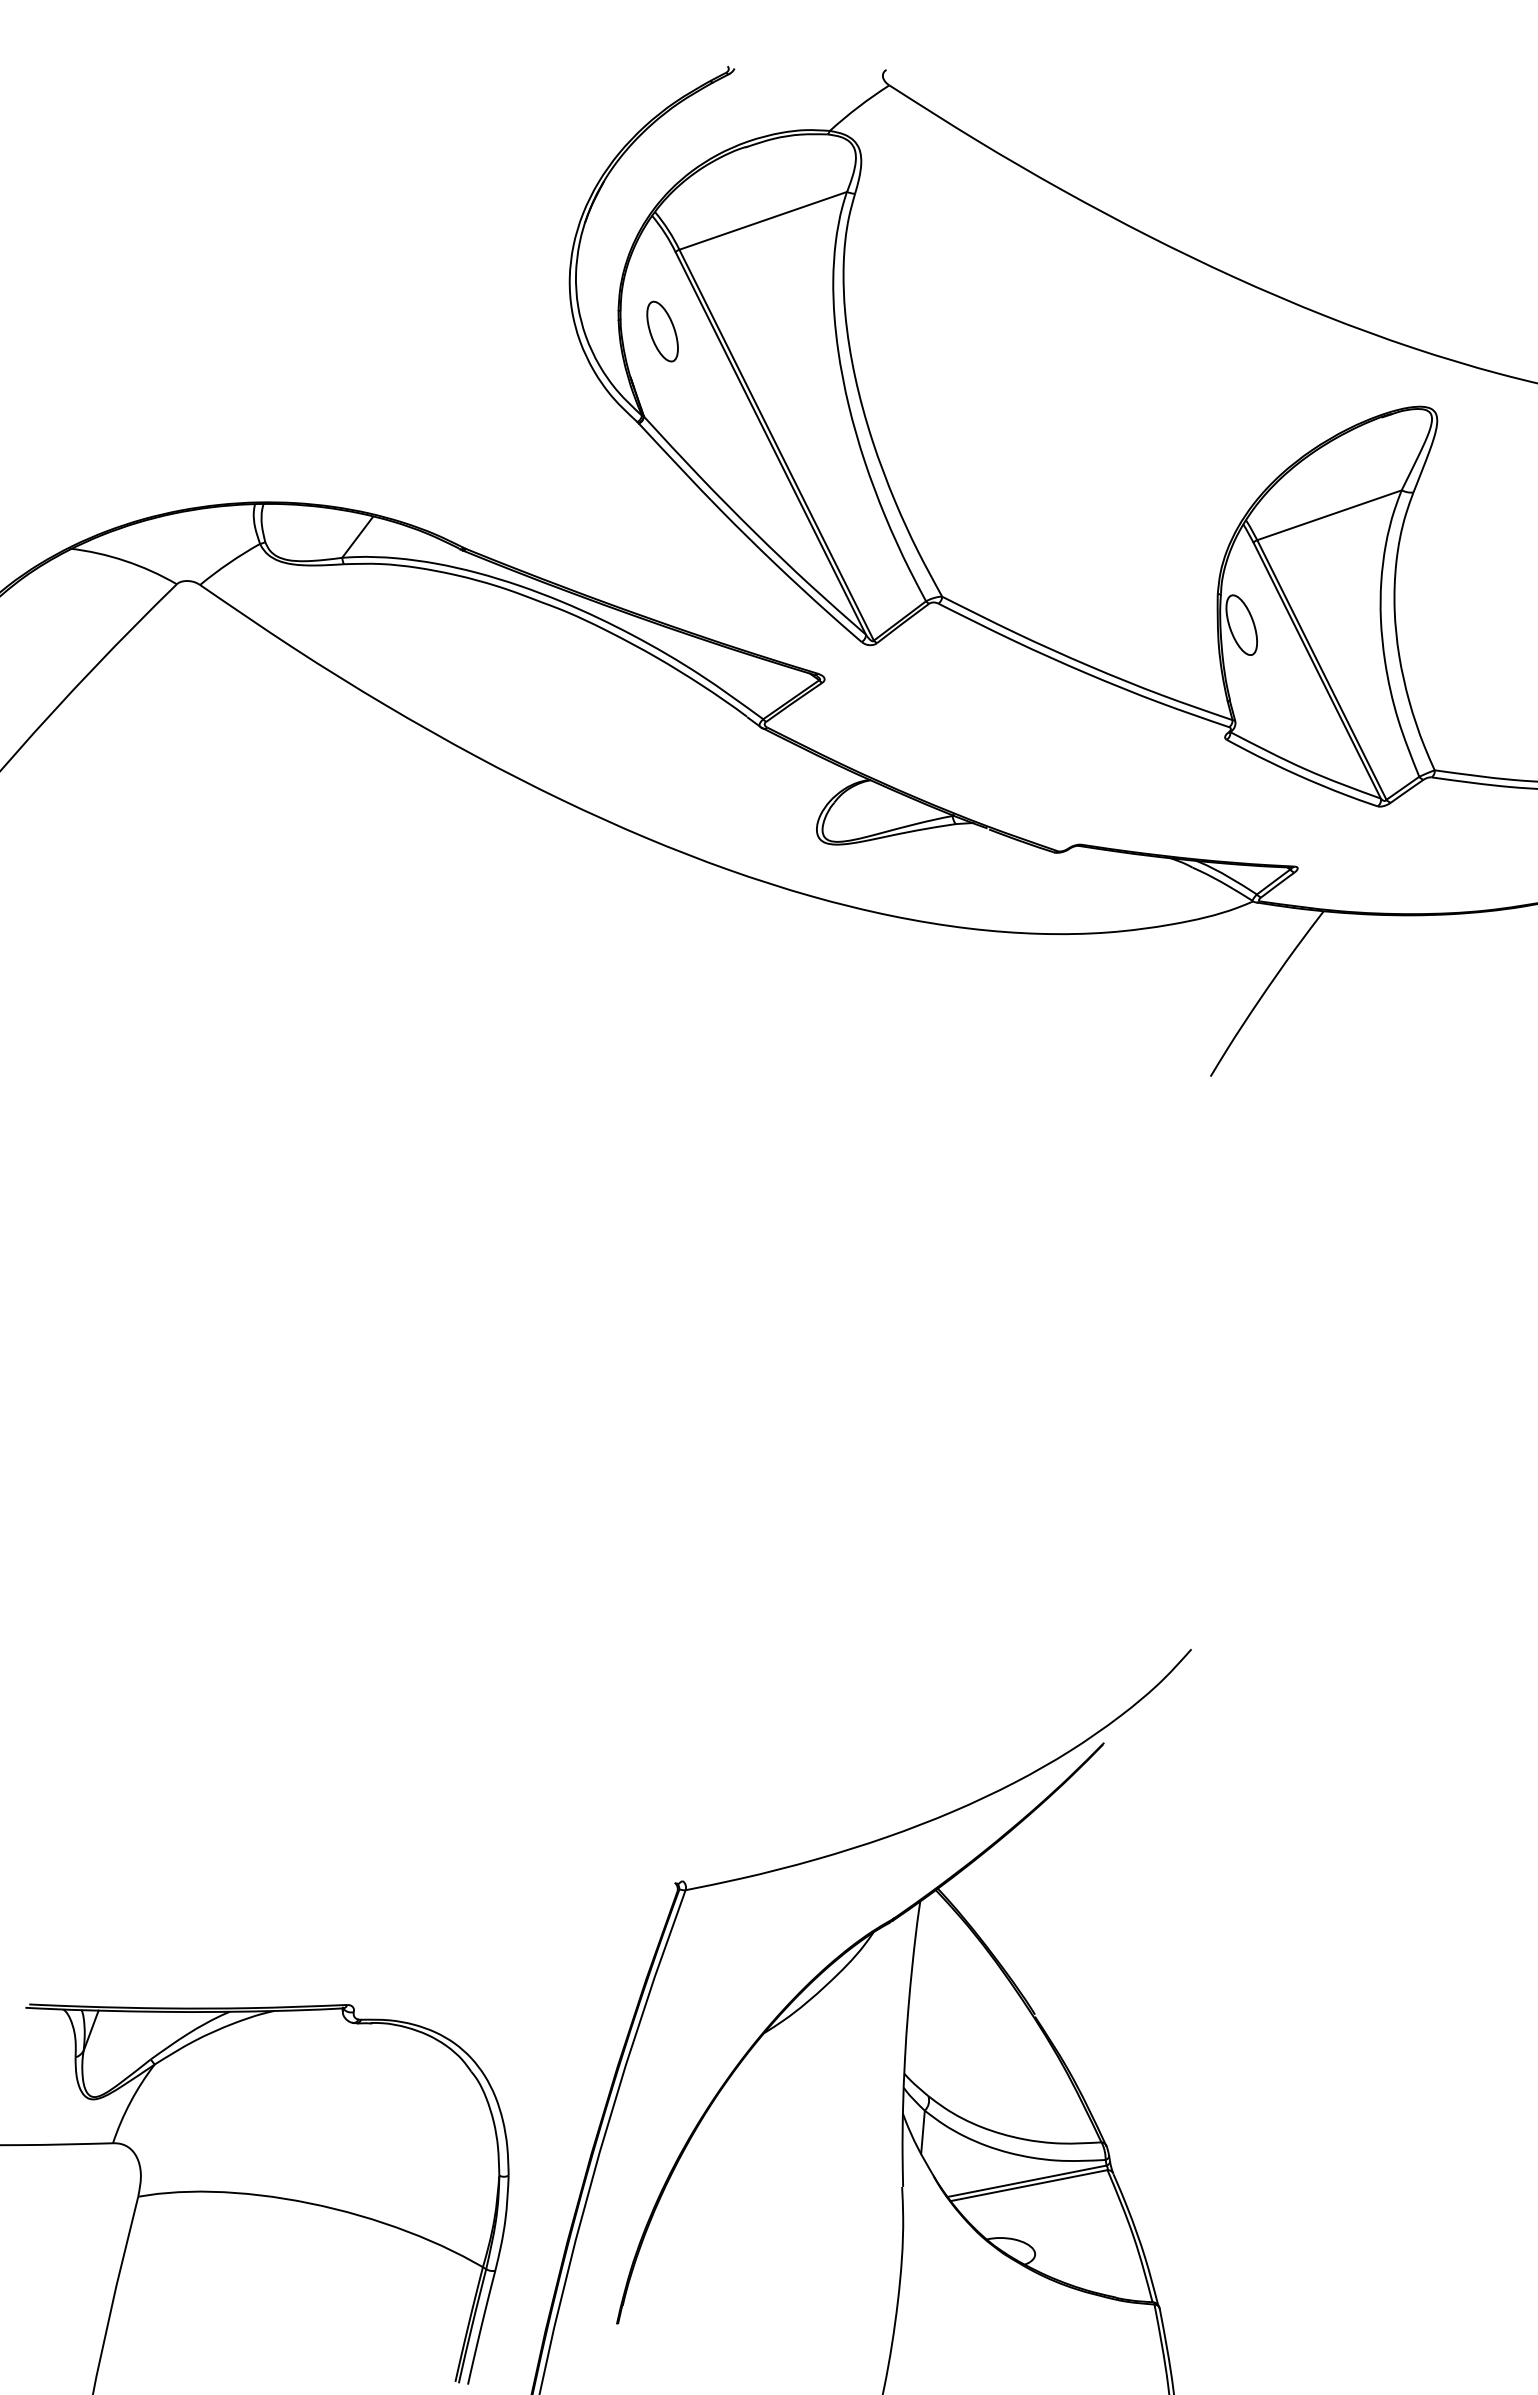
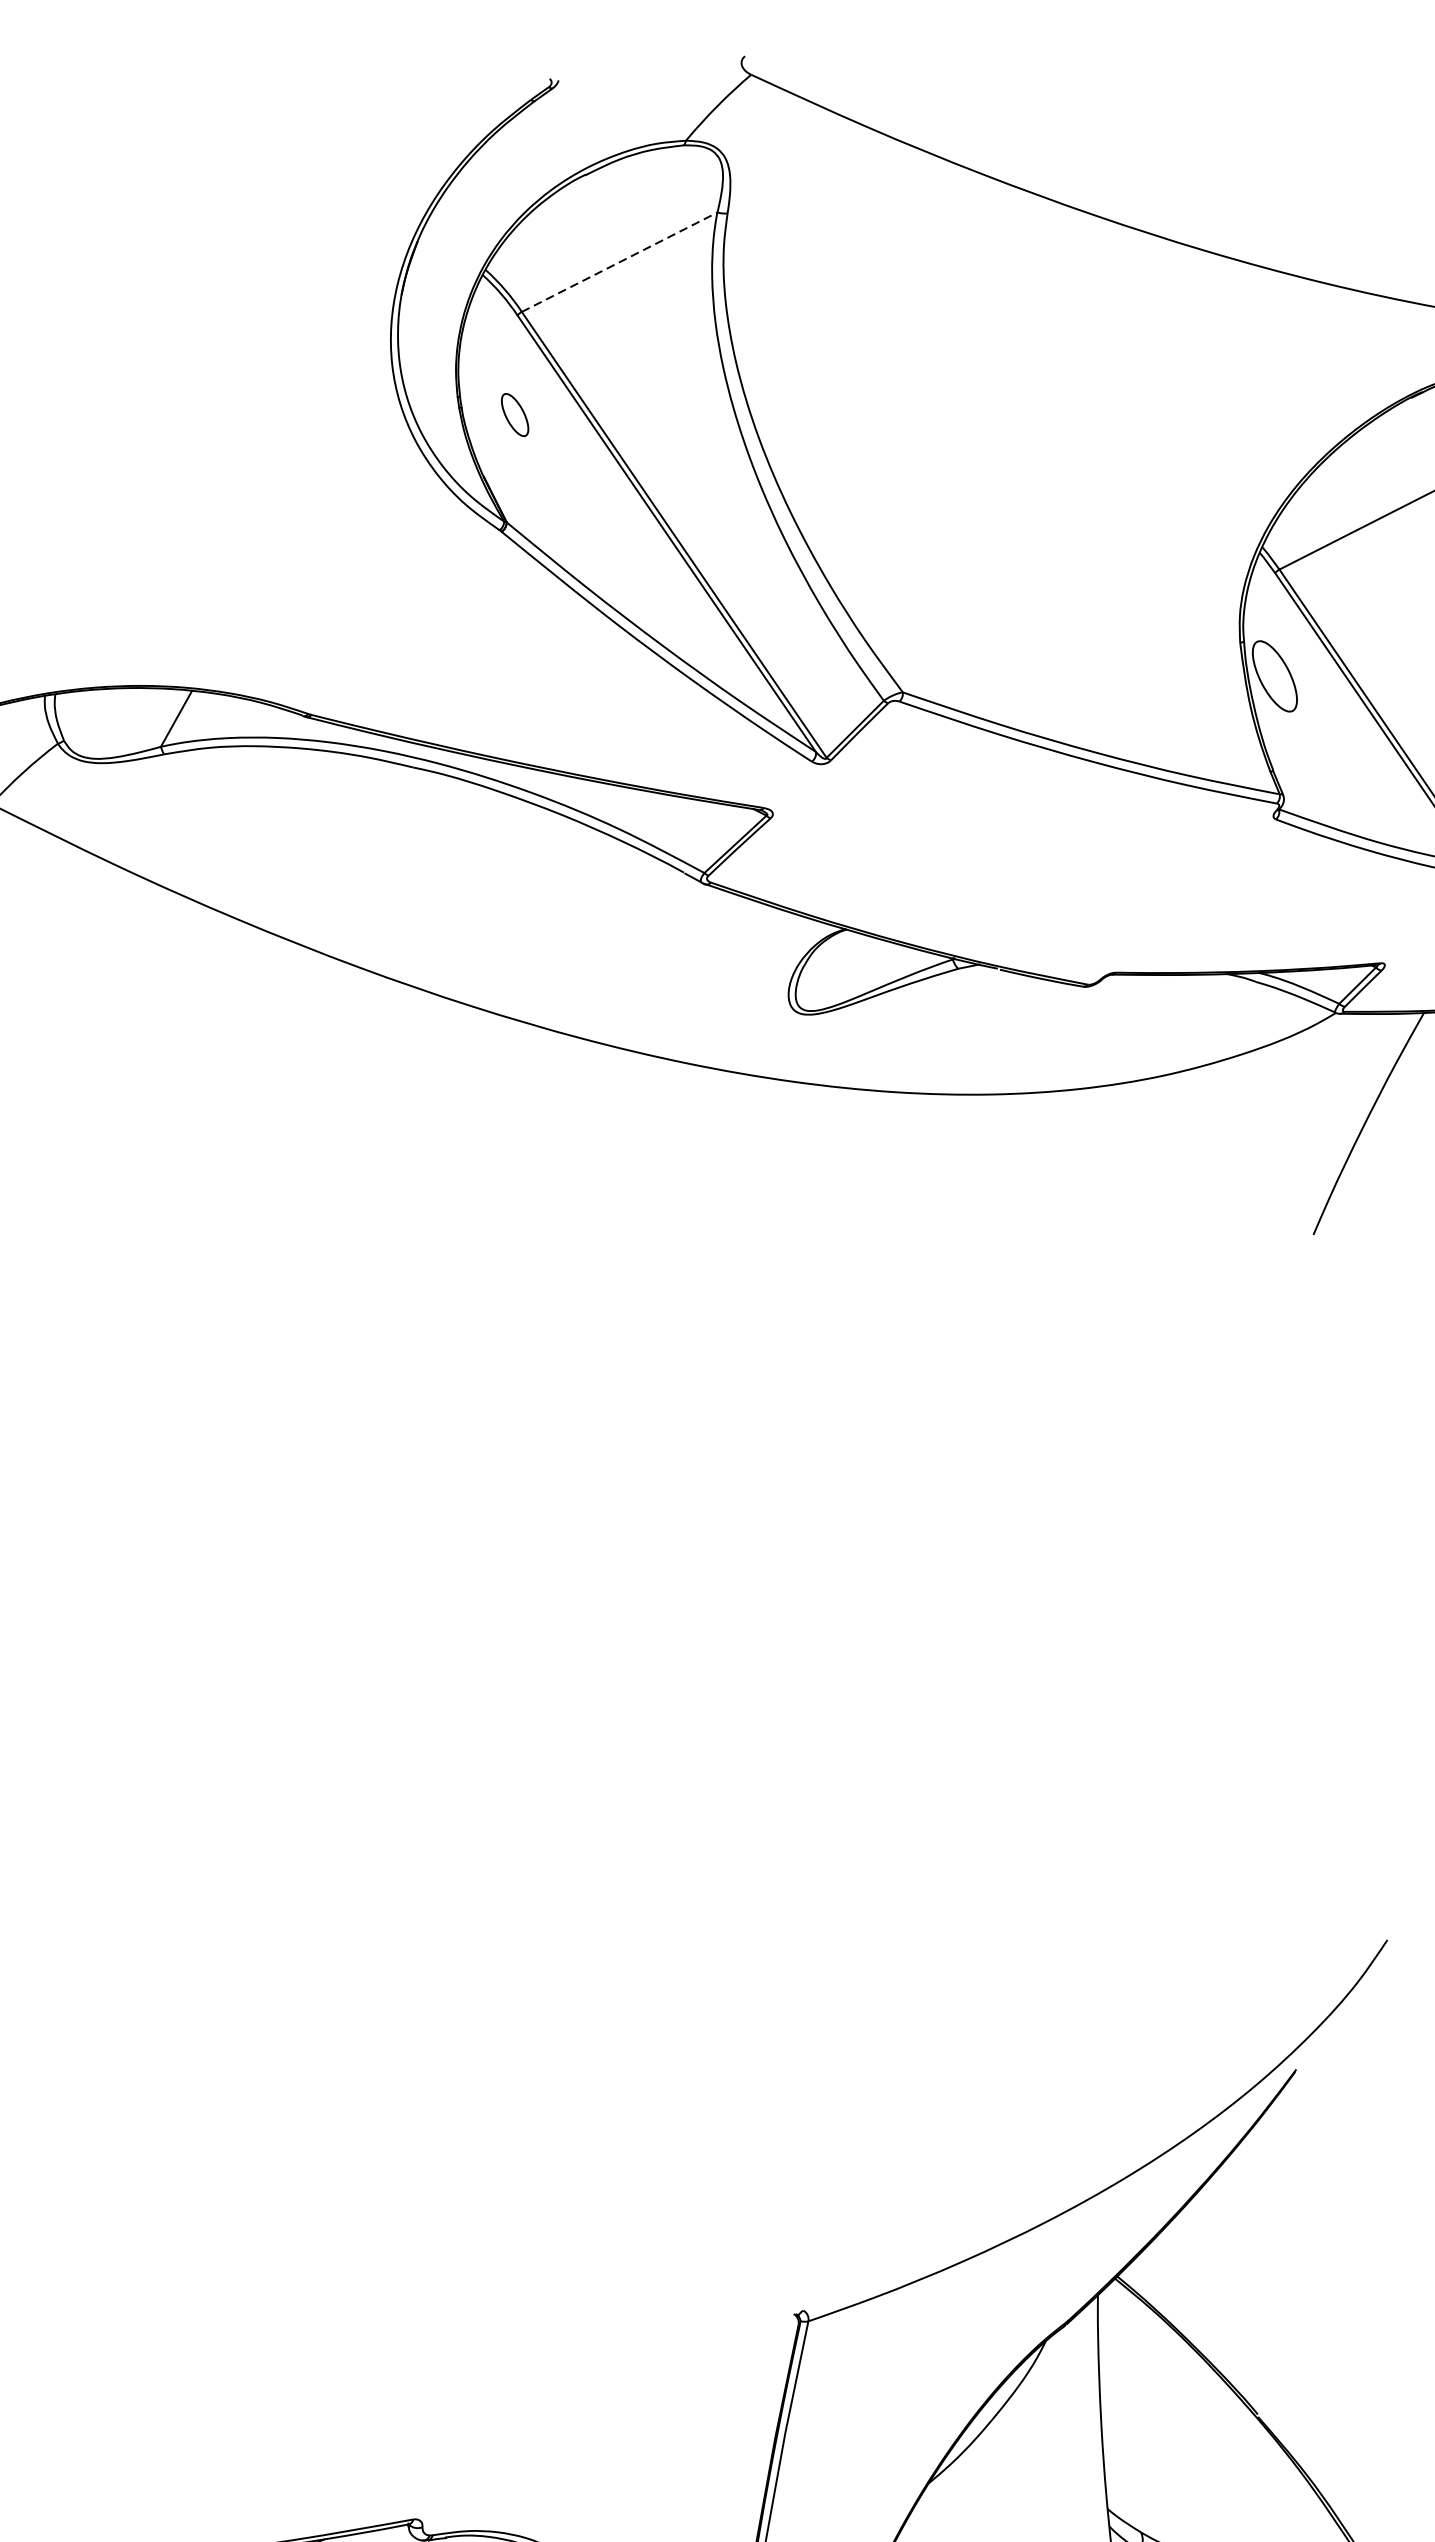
line: (763, 220) -> (619, 261), solid -> dashed
part: (662, 331) -> (515, 414), size x0.6

